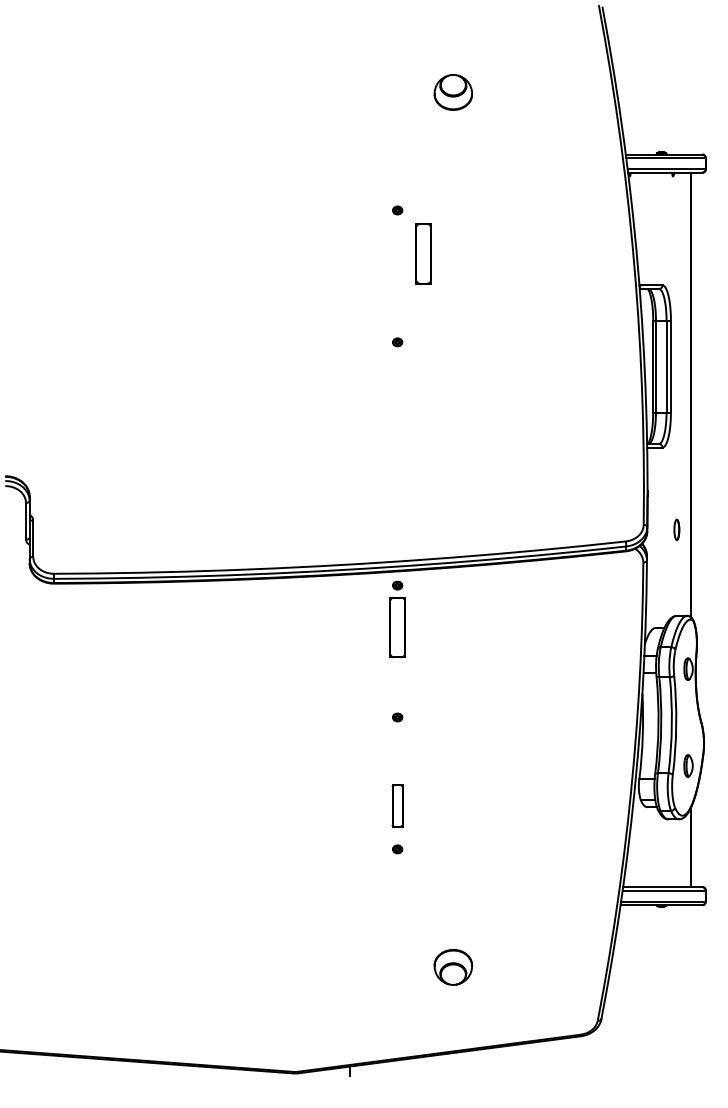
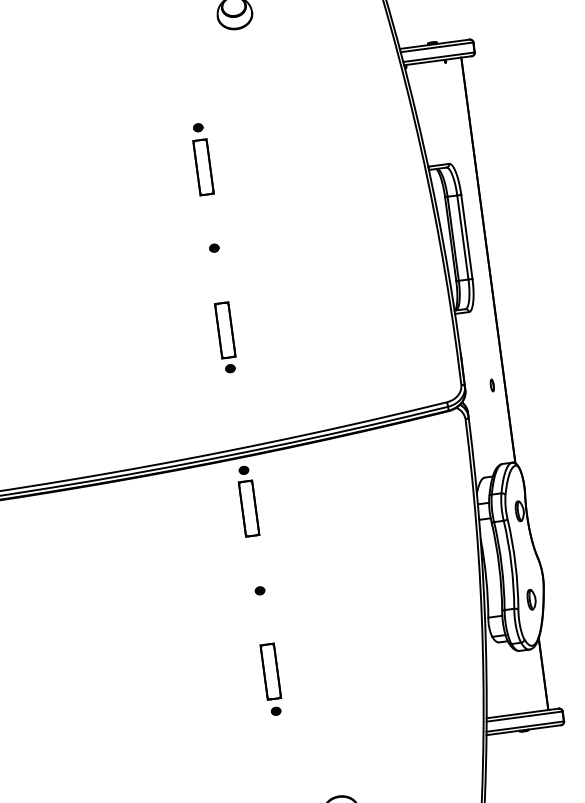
part: (423, 253) -> (203, 167), moved
part: (397, 440) -> (226, 337), added
part: (676, 529) -> (491, 385), size x0.62
part: (397, 805) -> (270, 671), size x1.43

